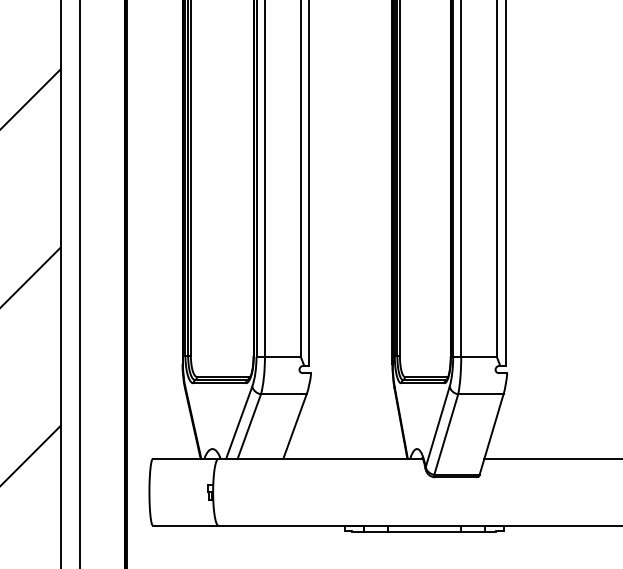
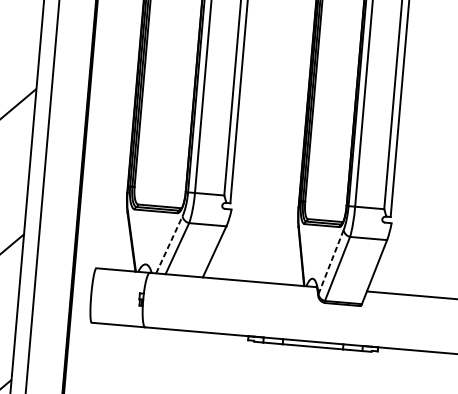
line: (239, 422) -> (169, 244), solid -> dashed
line: (437, 426) -> (330, 261), solid -> dashed

